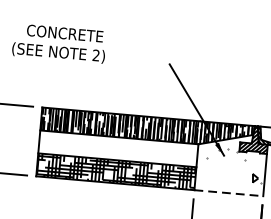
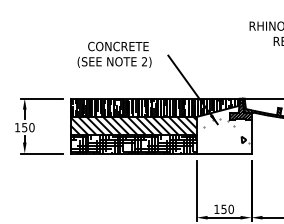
text: (59, 43) -> (114, 54), moved
hatch: (118, 148) -> (133, 125), added
line: (229, 193) -> (224, 153), dashed -> solid

